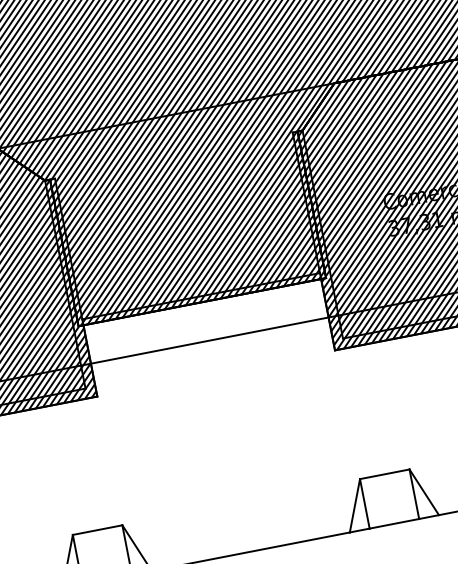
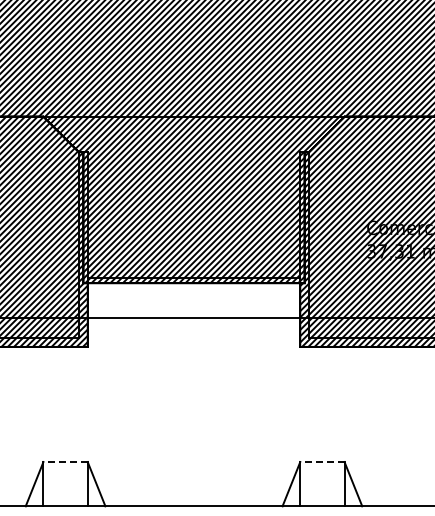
line: (383, 475) -> (321, 462), solid -> dashed
line: (97, 530) -> (65, 462), solid -> dashed

